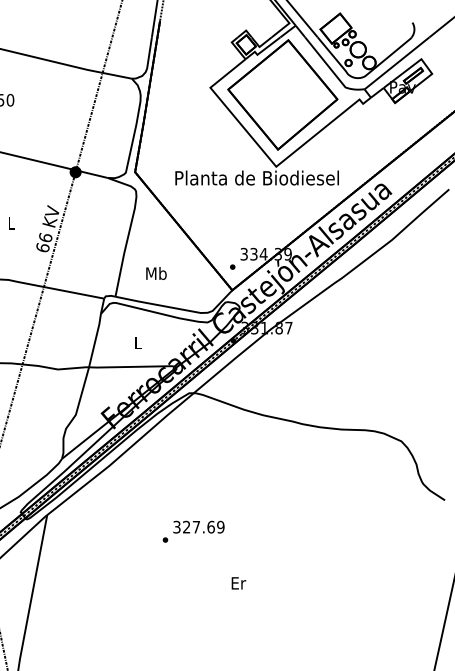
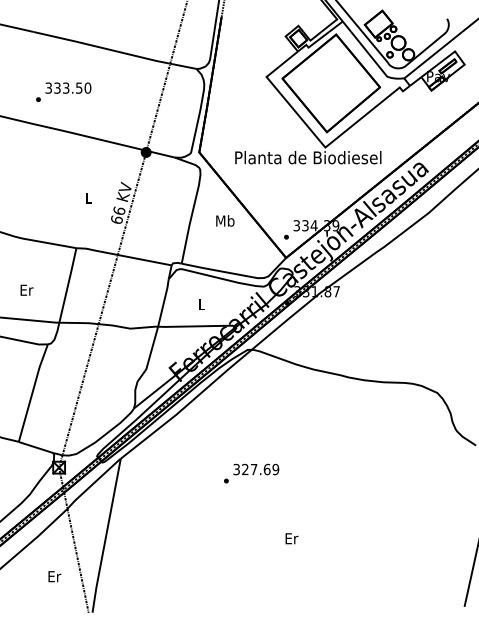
text: (156, 273) -> (225, 220), moved
text: (238, 583) -> (291, 538), moved

